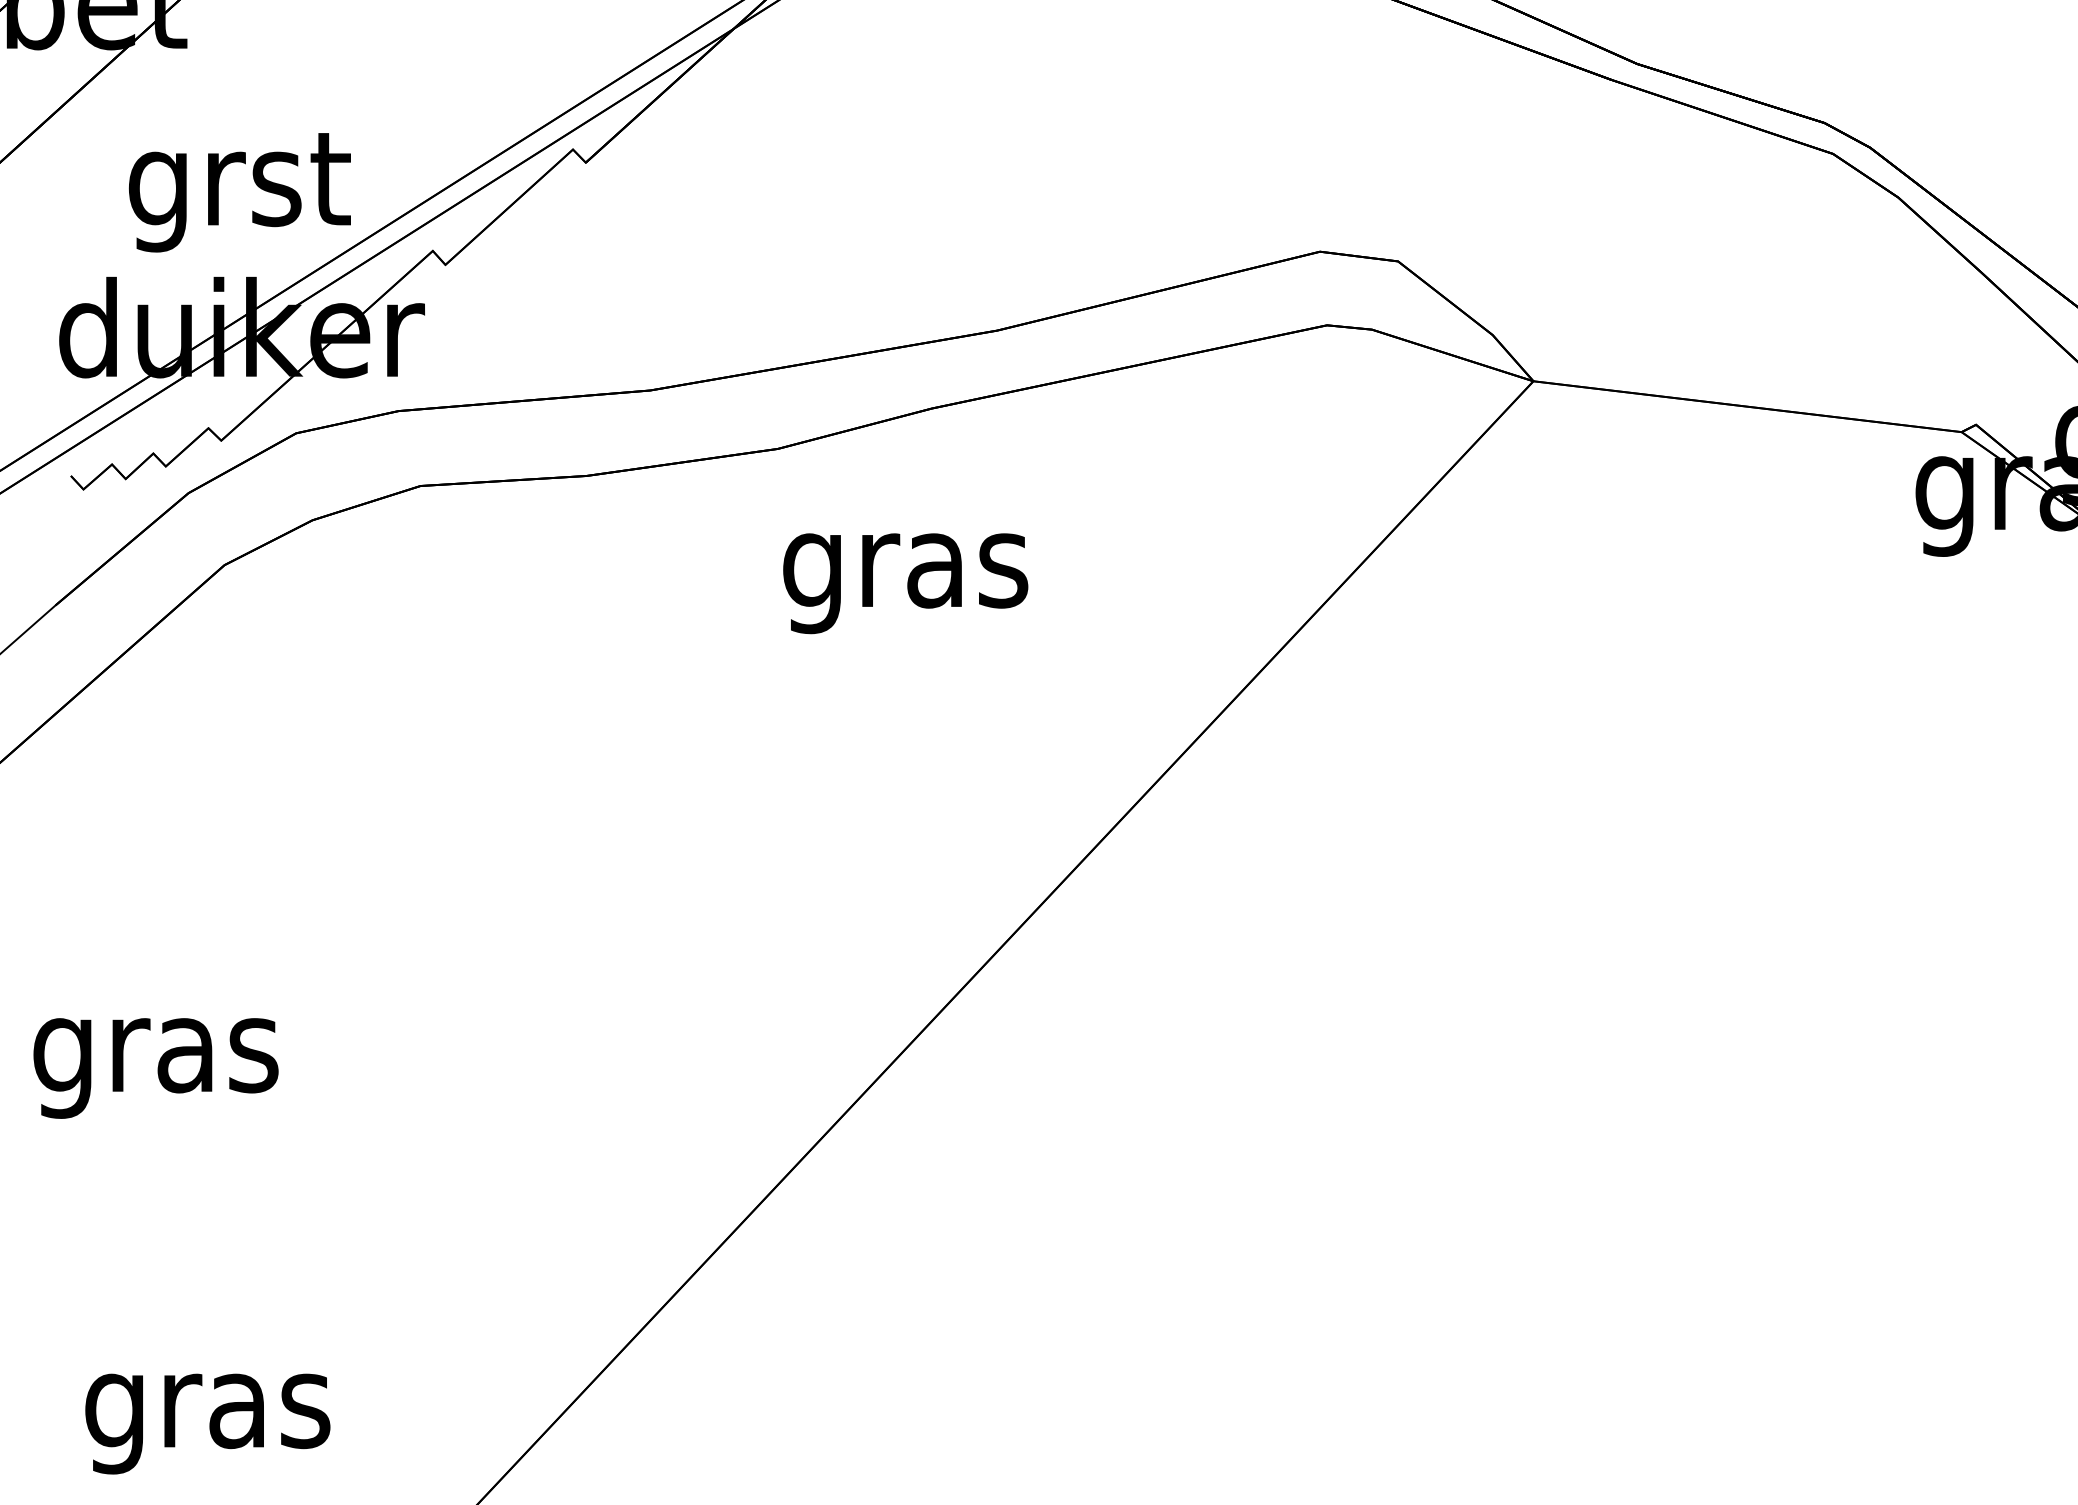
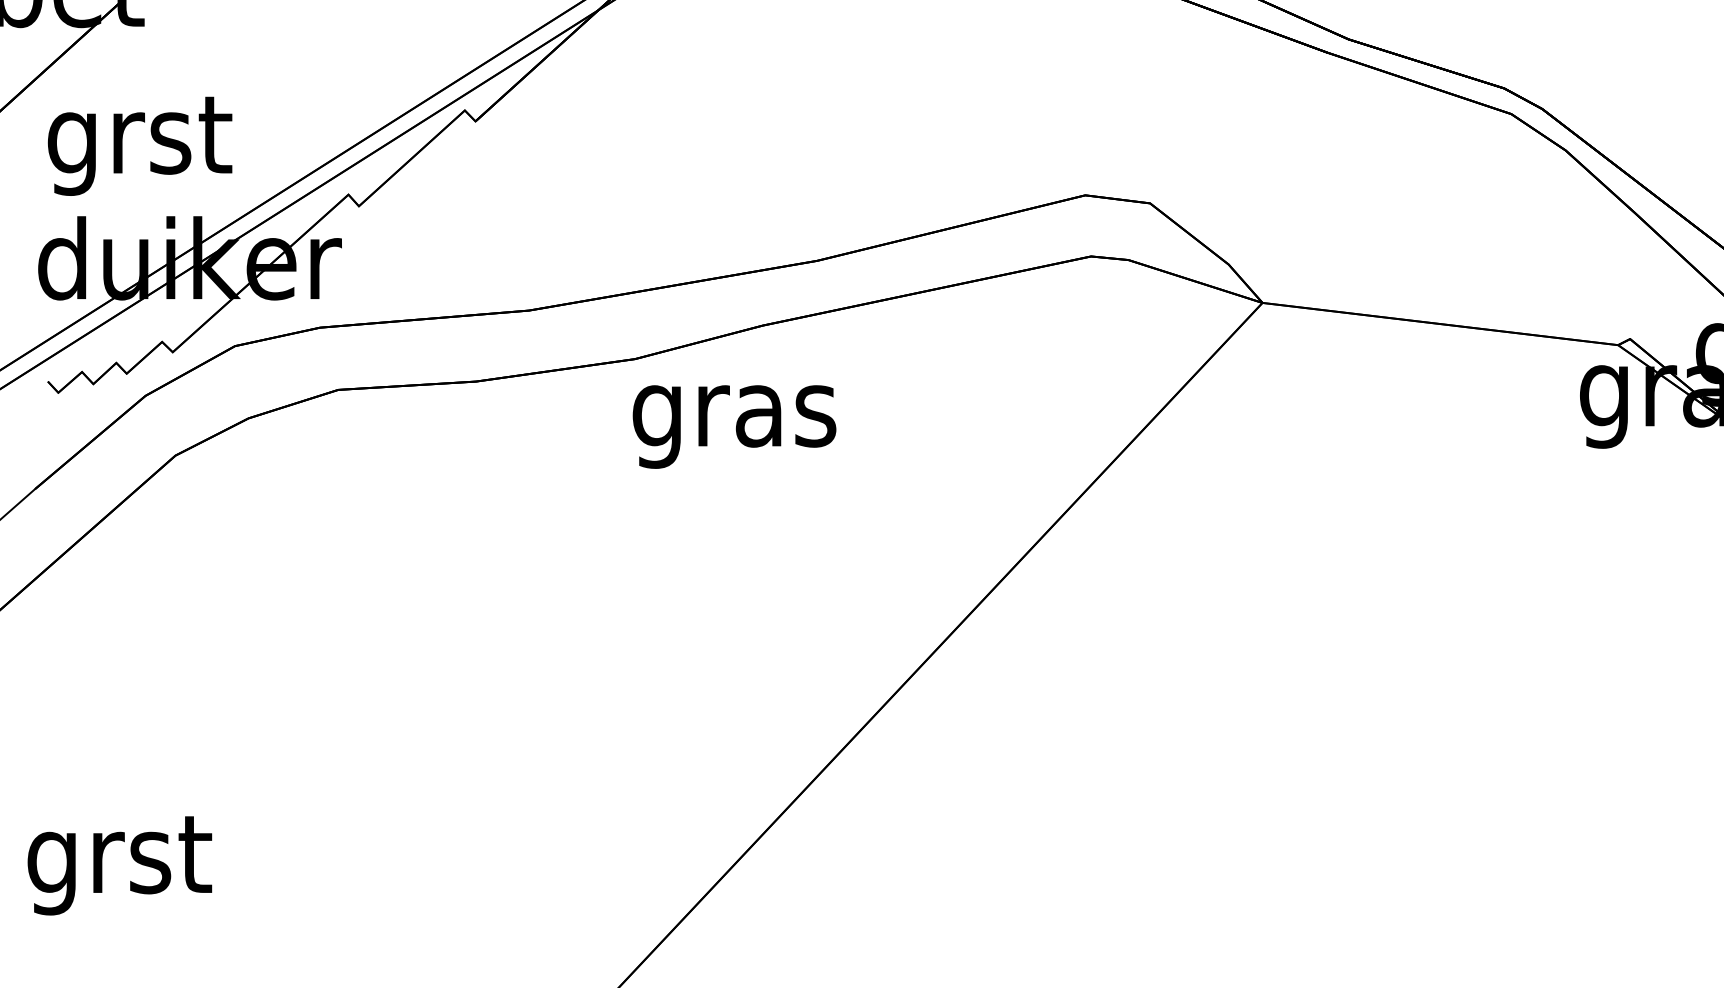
text: (239, 192) -> (139, 146), moved
text: (905, 583) -> (734, 426), moved
text: (155, 1058) -> (118, 865), gras -> grst

